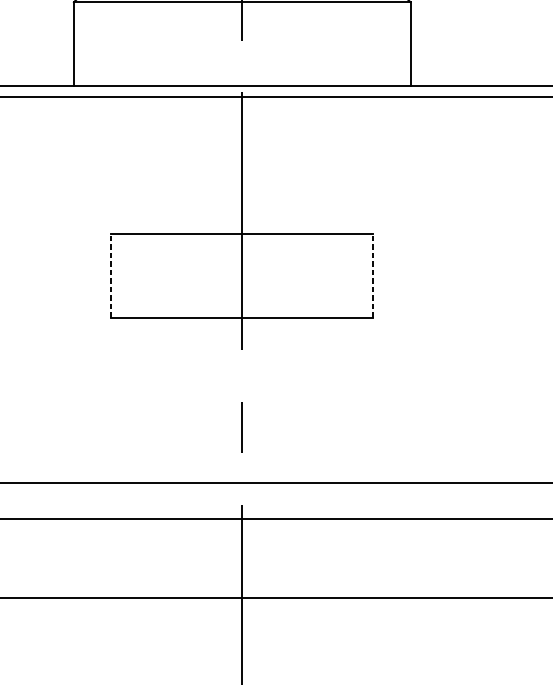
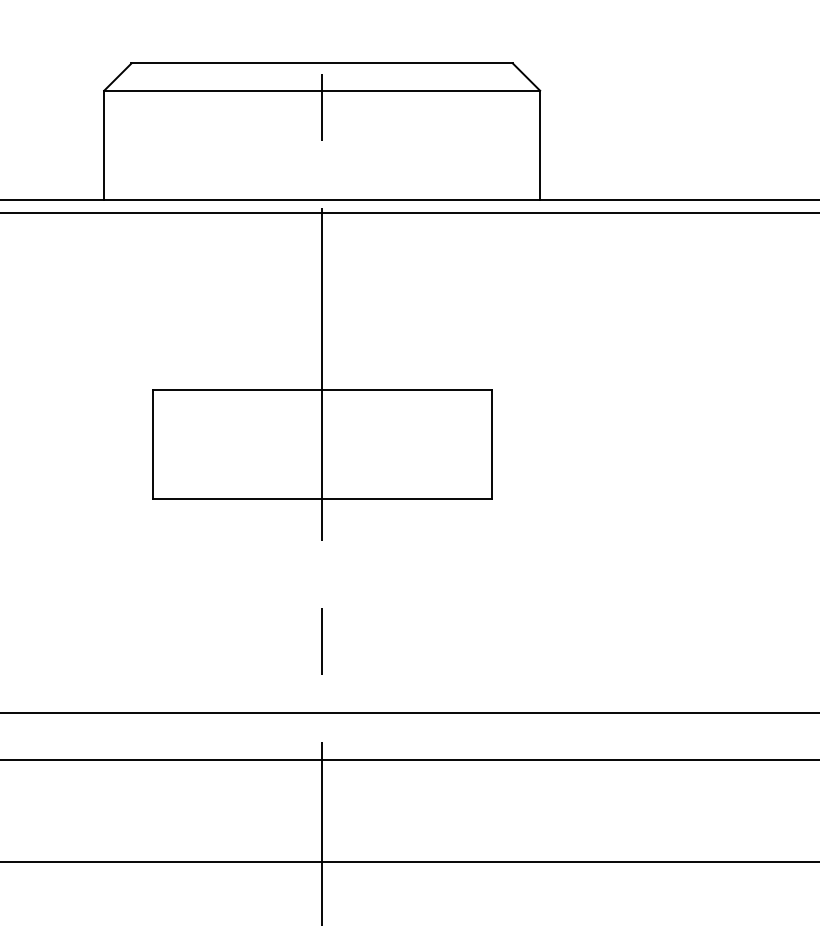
line: (111, 275) -> (152, 444), dashed -> solid
line: (372, 275) -> (491, 444), dashed -> solid

